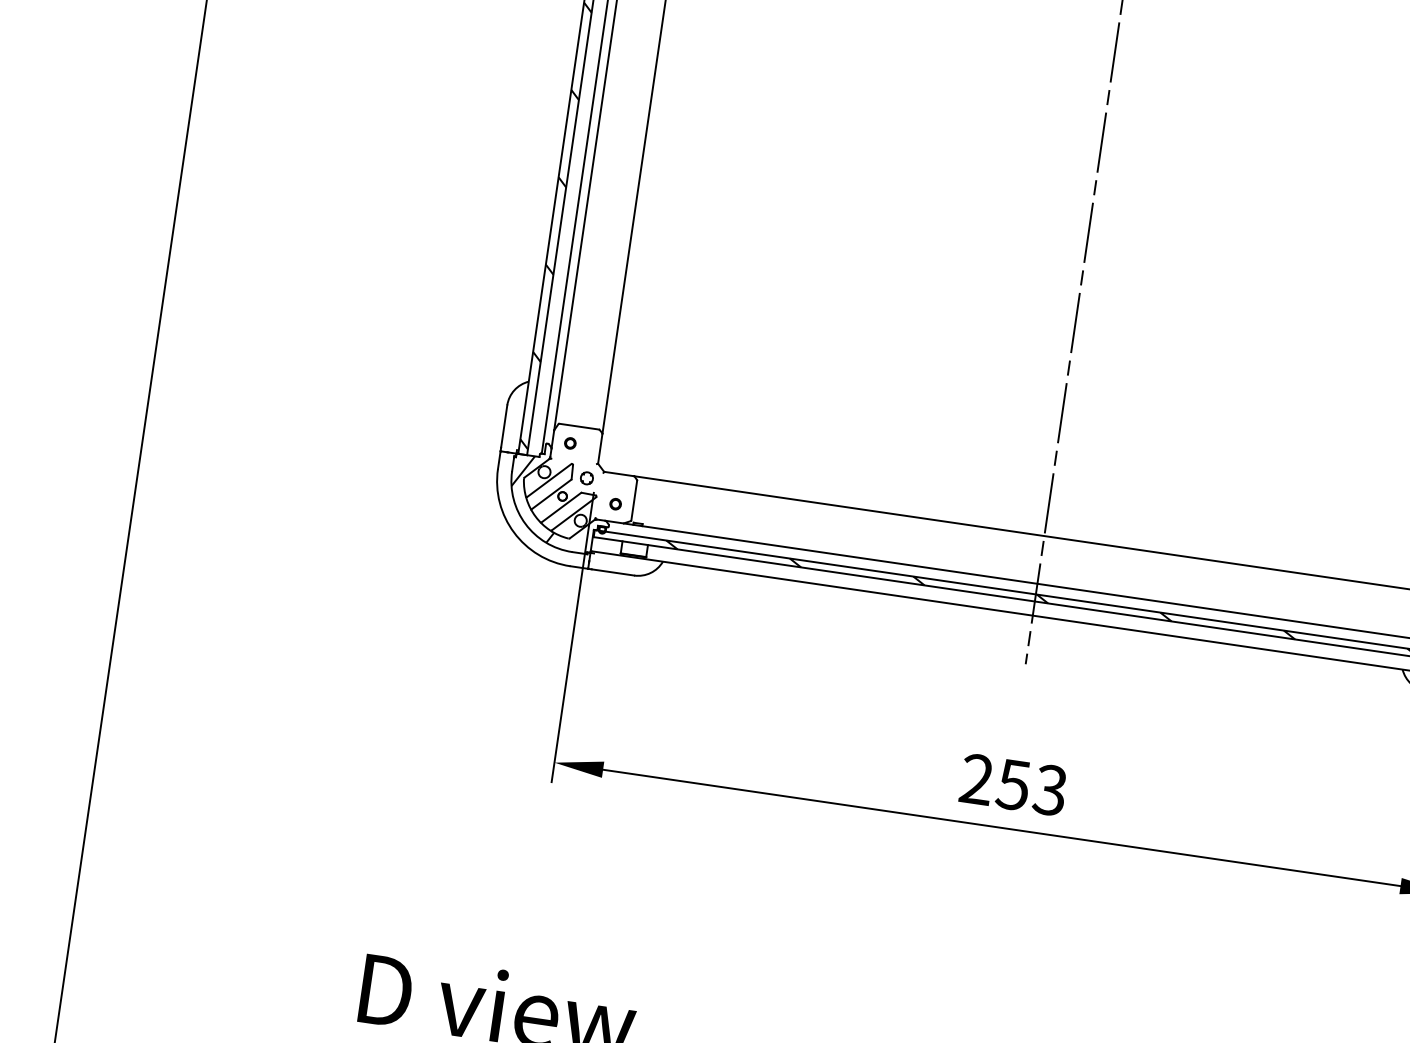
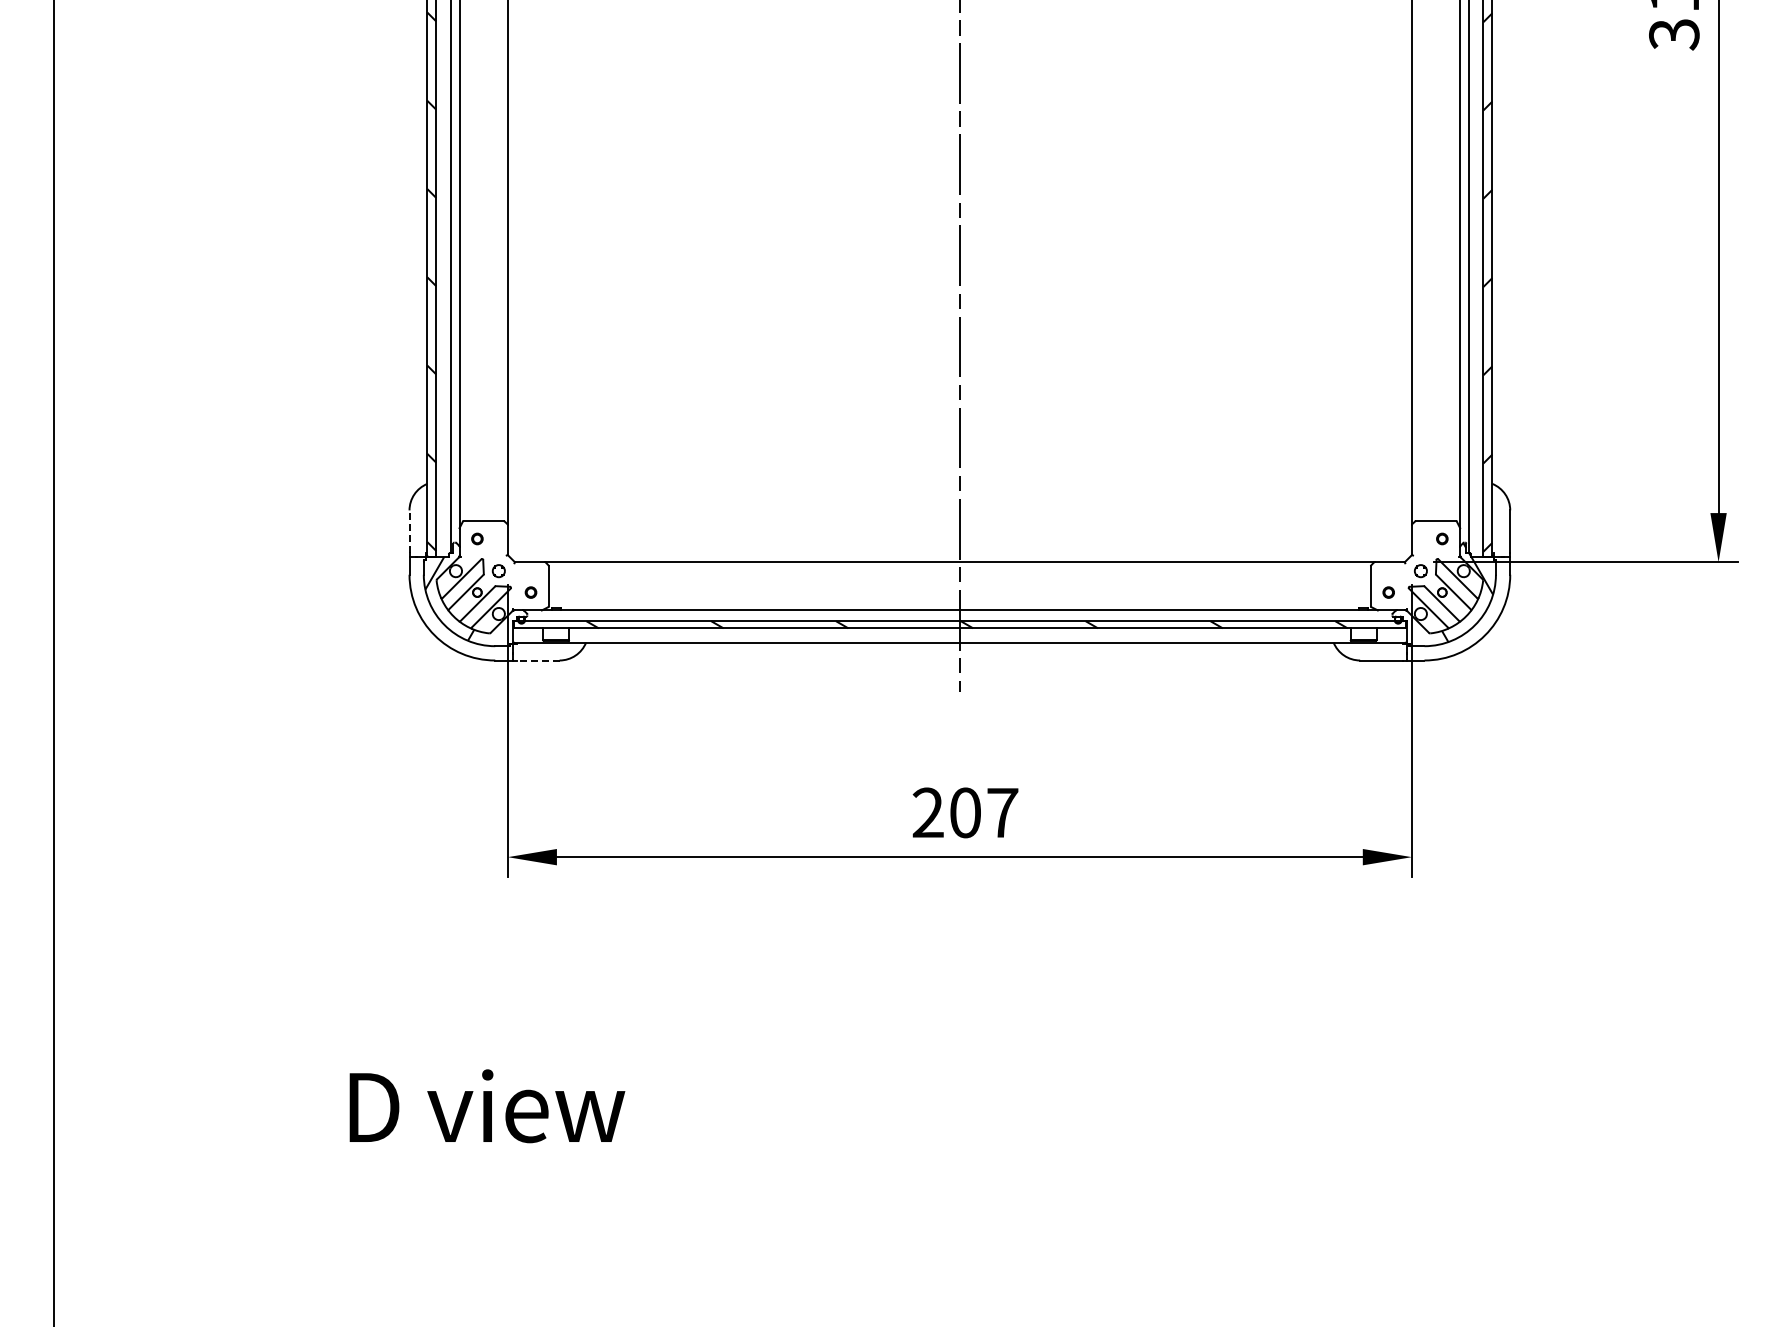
line: (504, 426) -> (409, 531), solid -> dashed
line: (612, 572) -> (537, 660), solid -> dashed
text: (1031, 787) -> (983, 812), 253 -> 207

